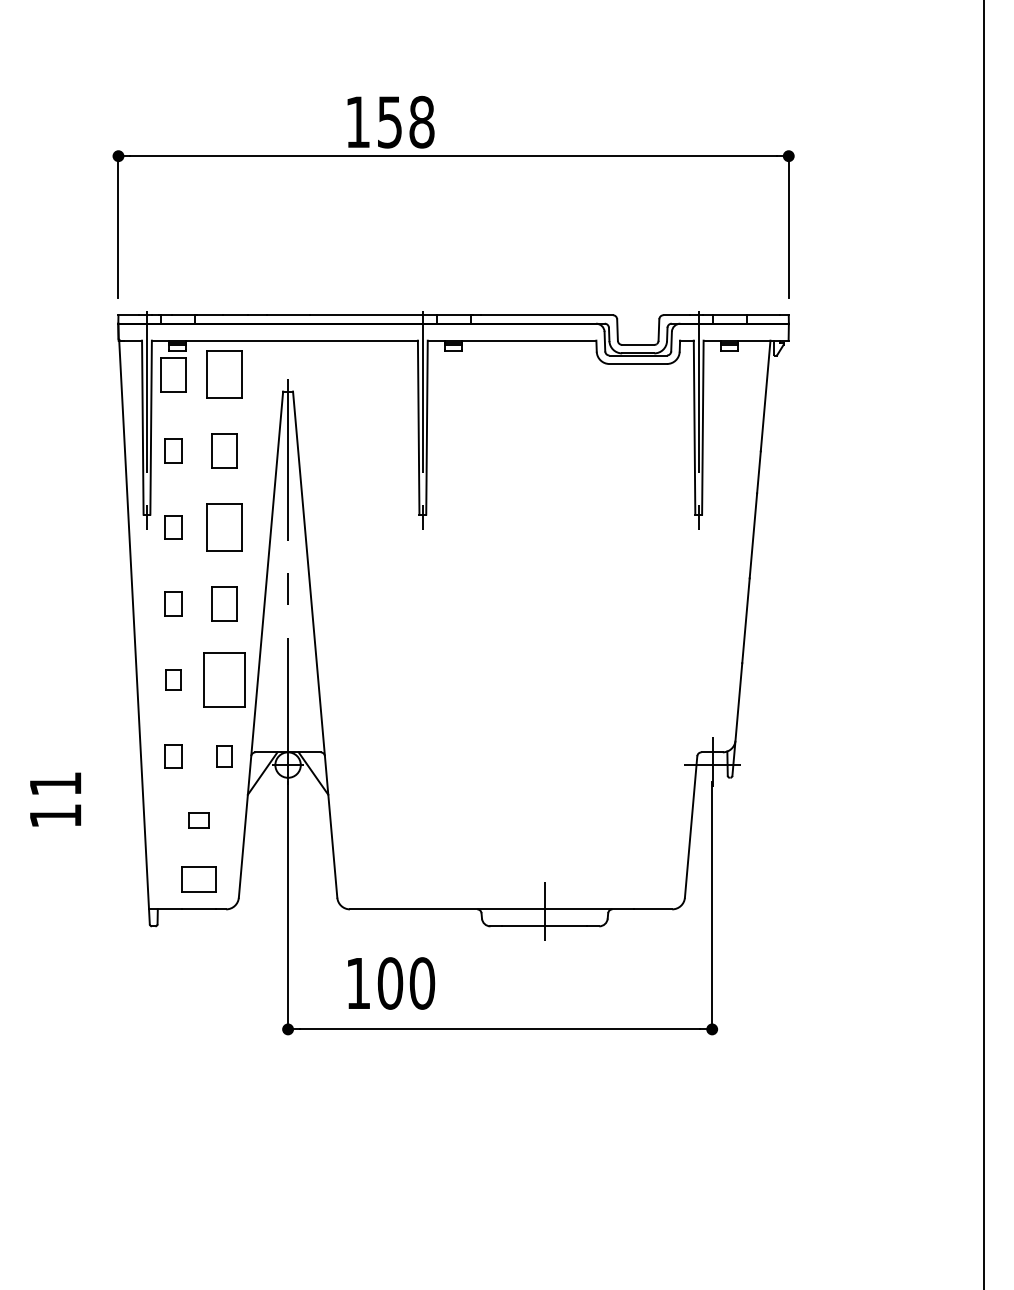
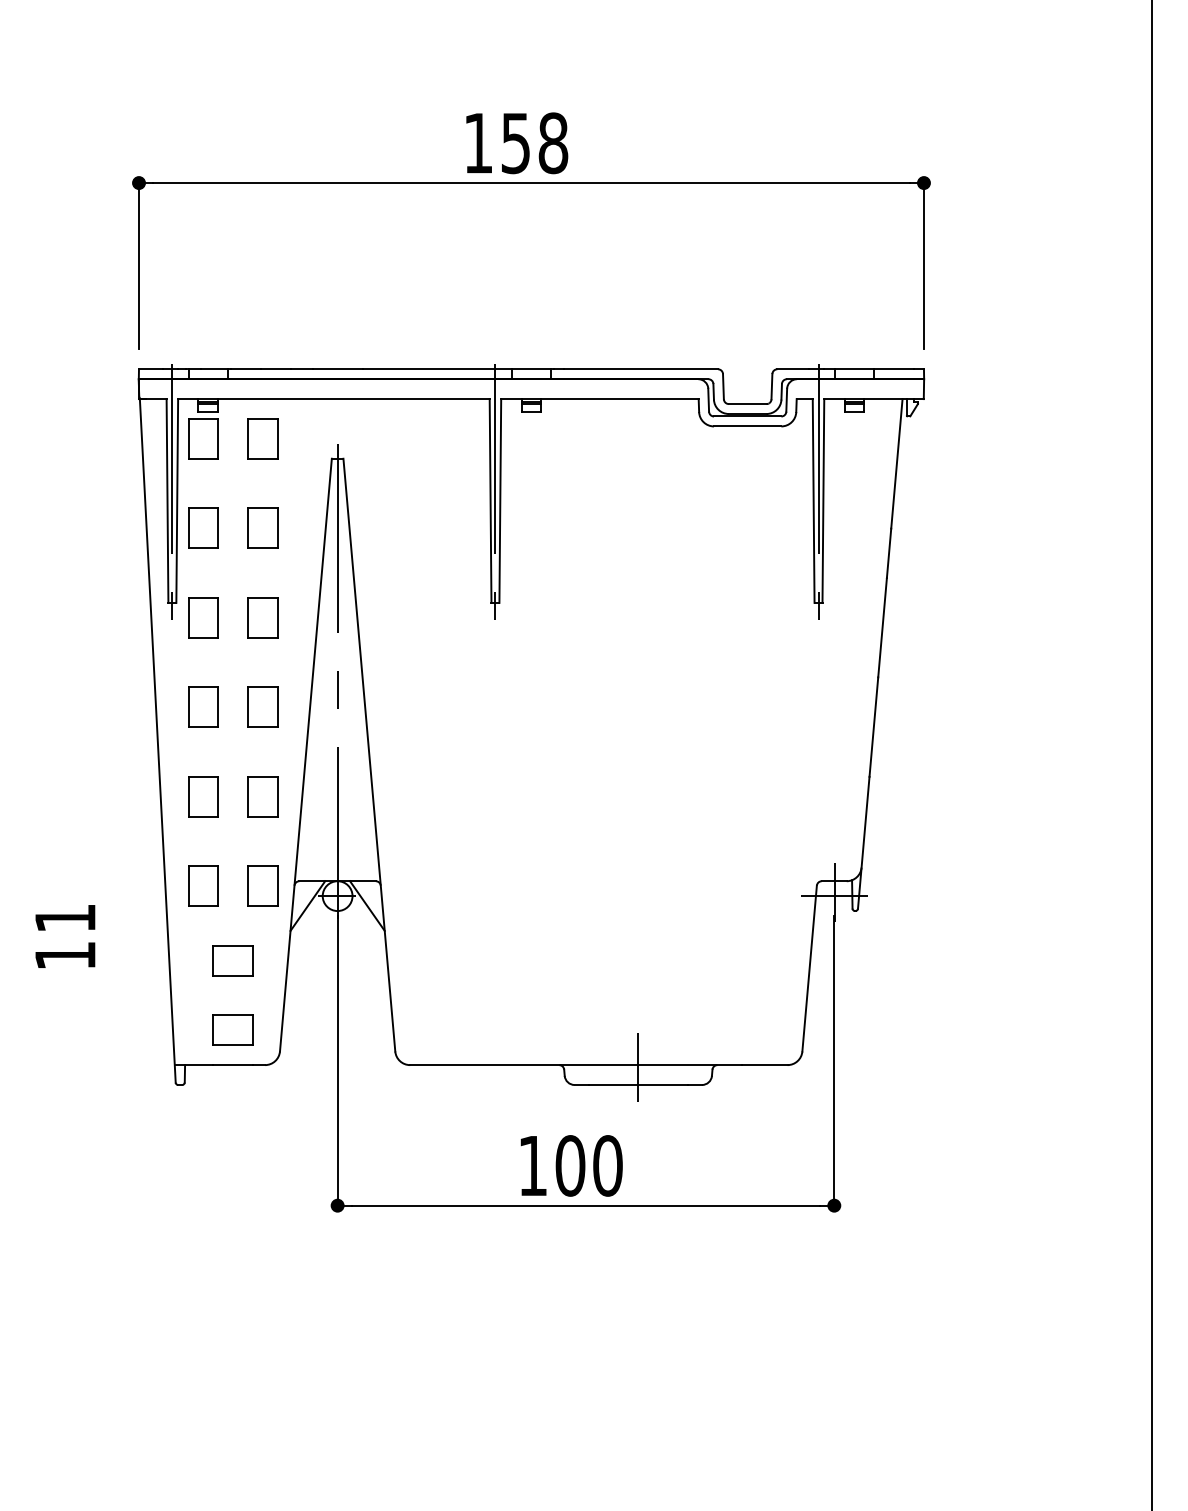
text: (391, 122) -> (517, 143), moved
part: (223, 374) -> (262, 438), size x0.71
part: (173, 450) -> (203, 527), size x1.43
part: (173, 527) -> (203, 617), size x1.43
part: (223, 527) -> (262, 617), size x0.71
part: (173, 603) -> (203, 706), size x1.43
part: (173, 680) -> (203, 796), size x1.67
part: (223, 680) -> (262, 796), size x0.62
part: (173, 756) -> (203, 885), size x1.43
part: (223, 756) -> (262, 885), size x1.67
part: (198, 820) -> (232, 960), size x1.67
text: (391, 983) -> (571, 1165), moved

